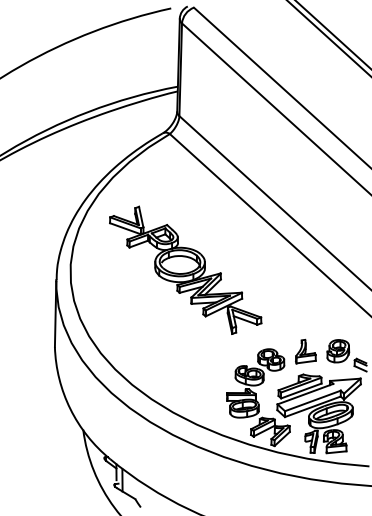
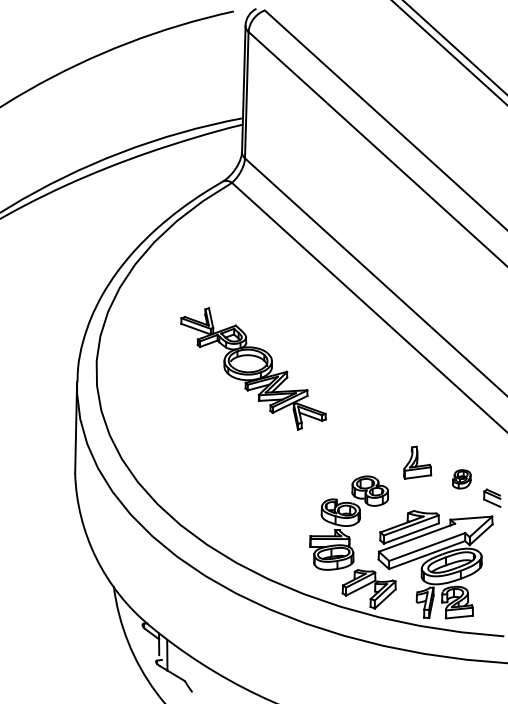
part: (185, 270) -> (253, 368), size x0.7
part: (305, 351) -> (417, 462), moved
part: (338, 351) -> (461, 479), size x0.6

